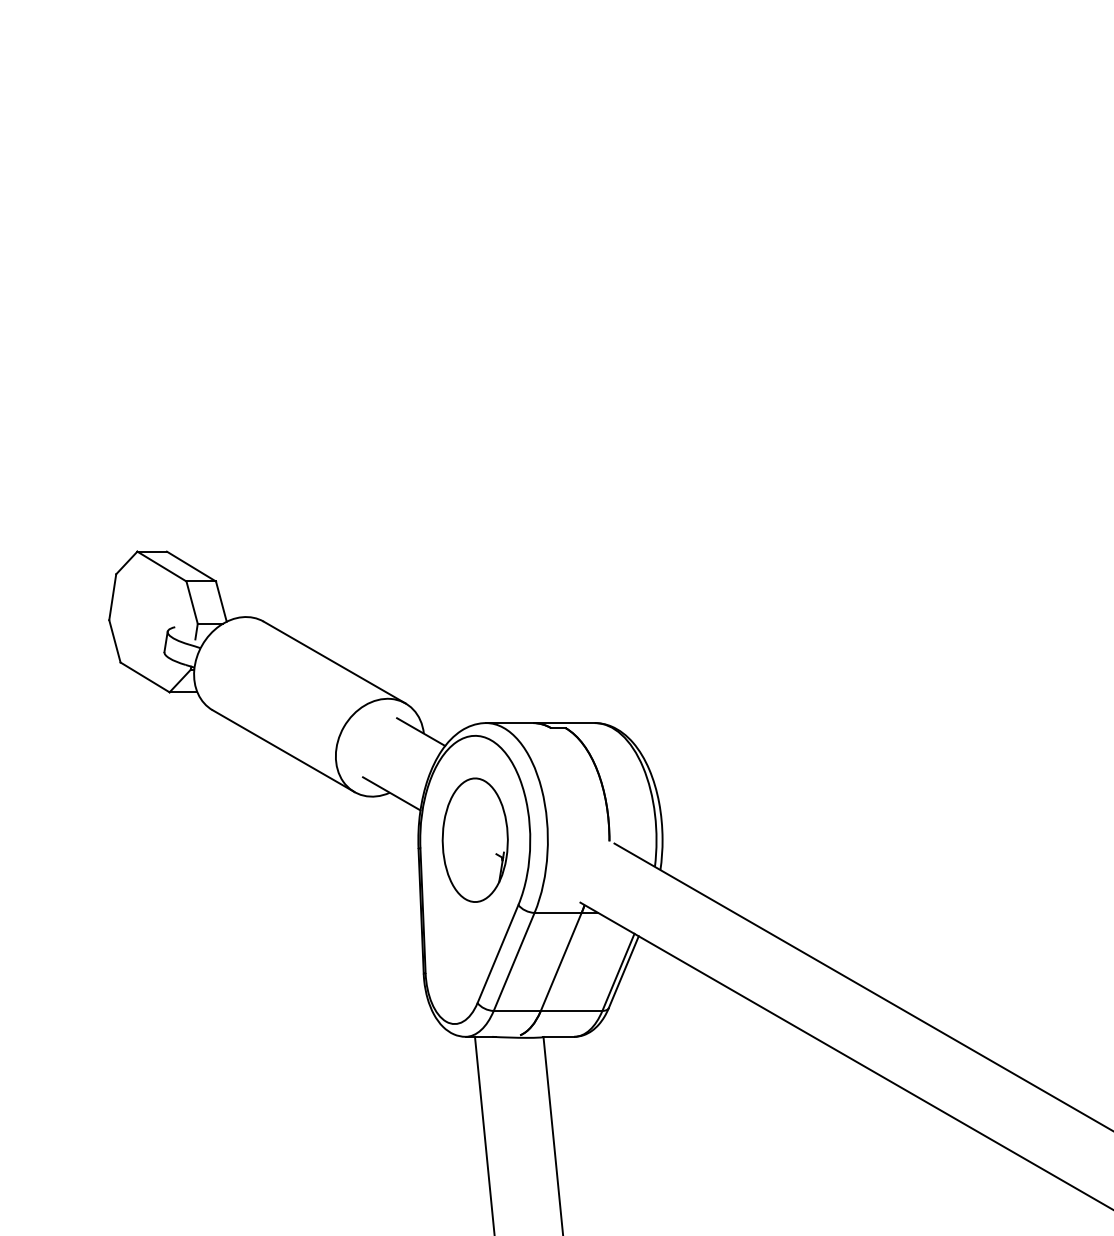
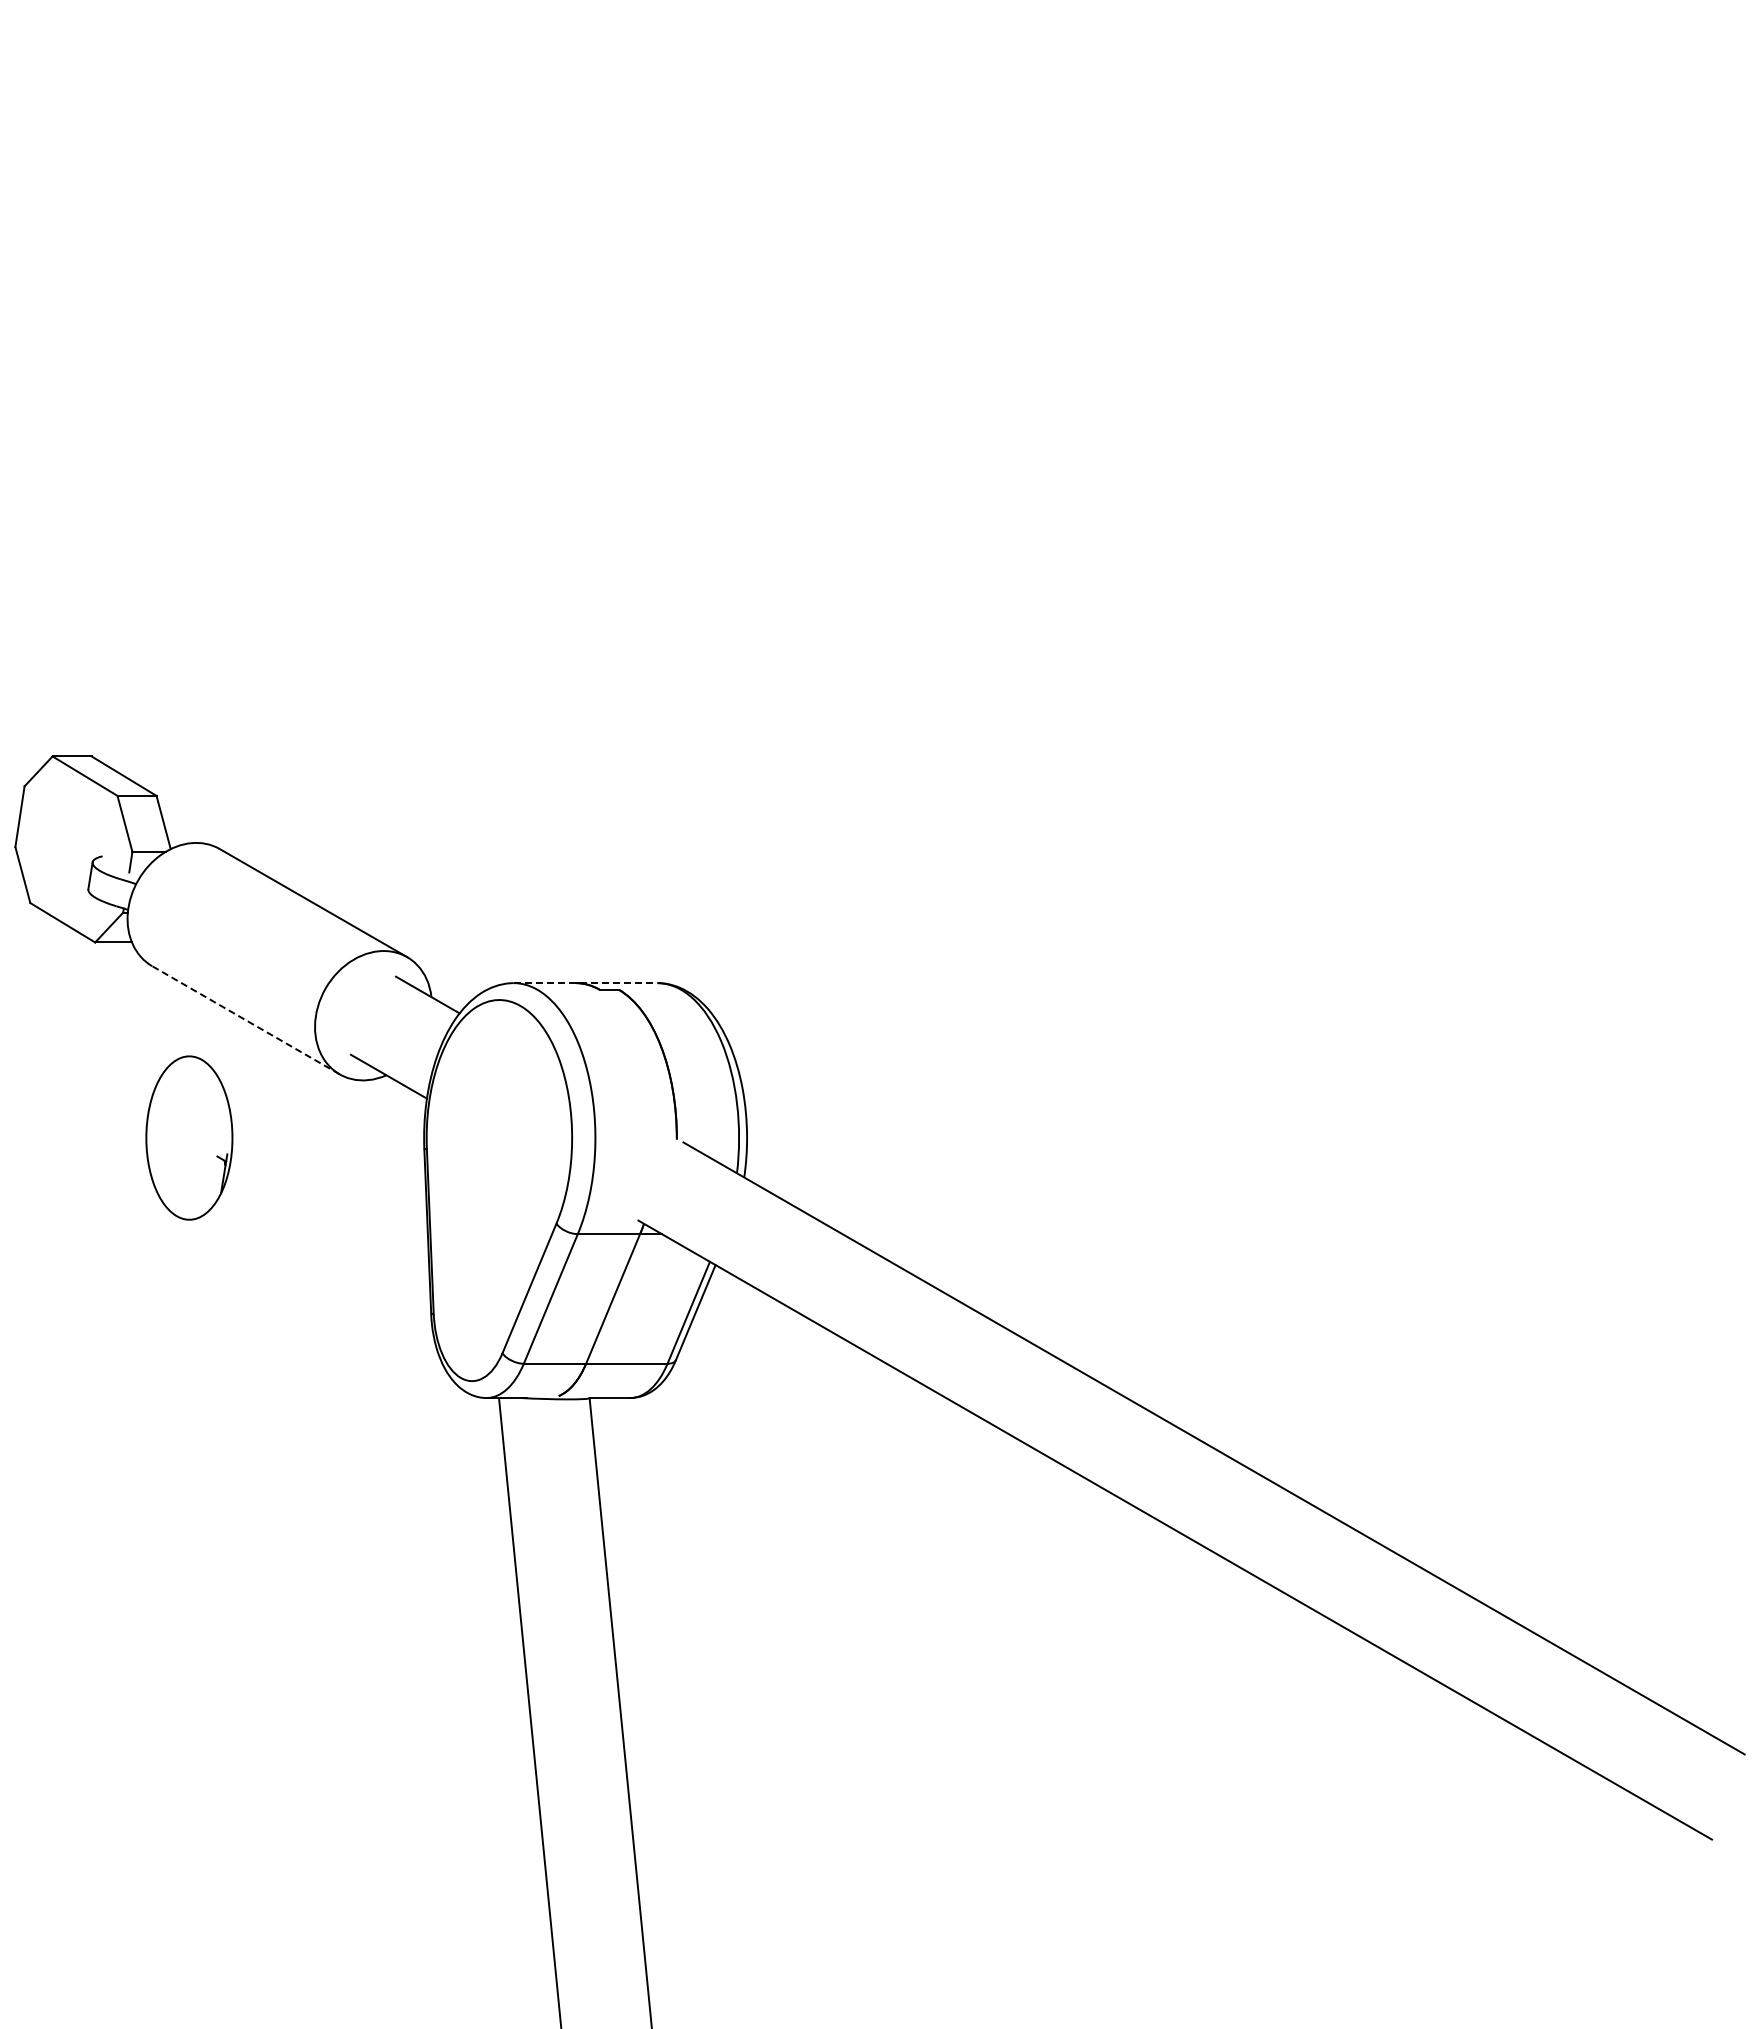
line: (540, 723) -> (585, 983), solid -> dashed
line: (283, 750) -> (245, 1019), solid -> dashed
part: (475, 839) -> (189, 1137), moved

